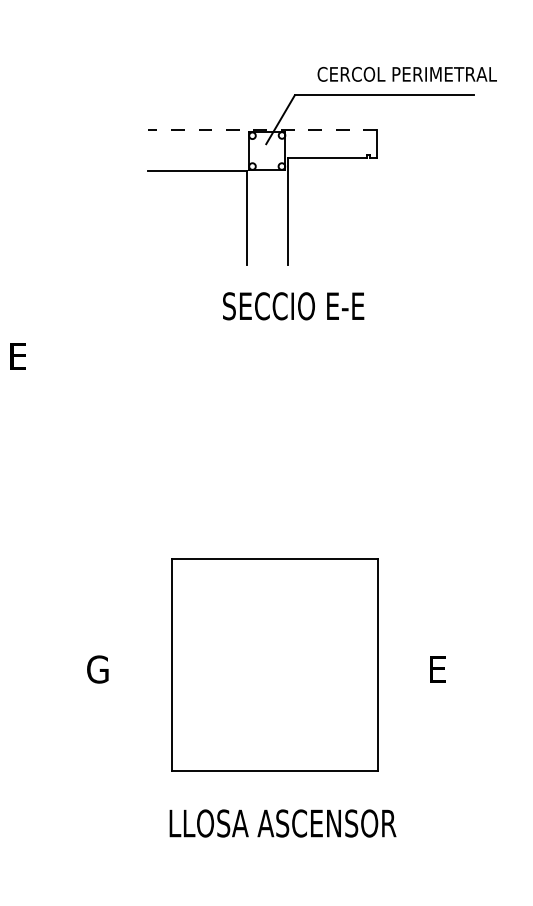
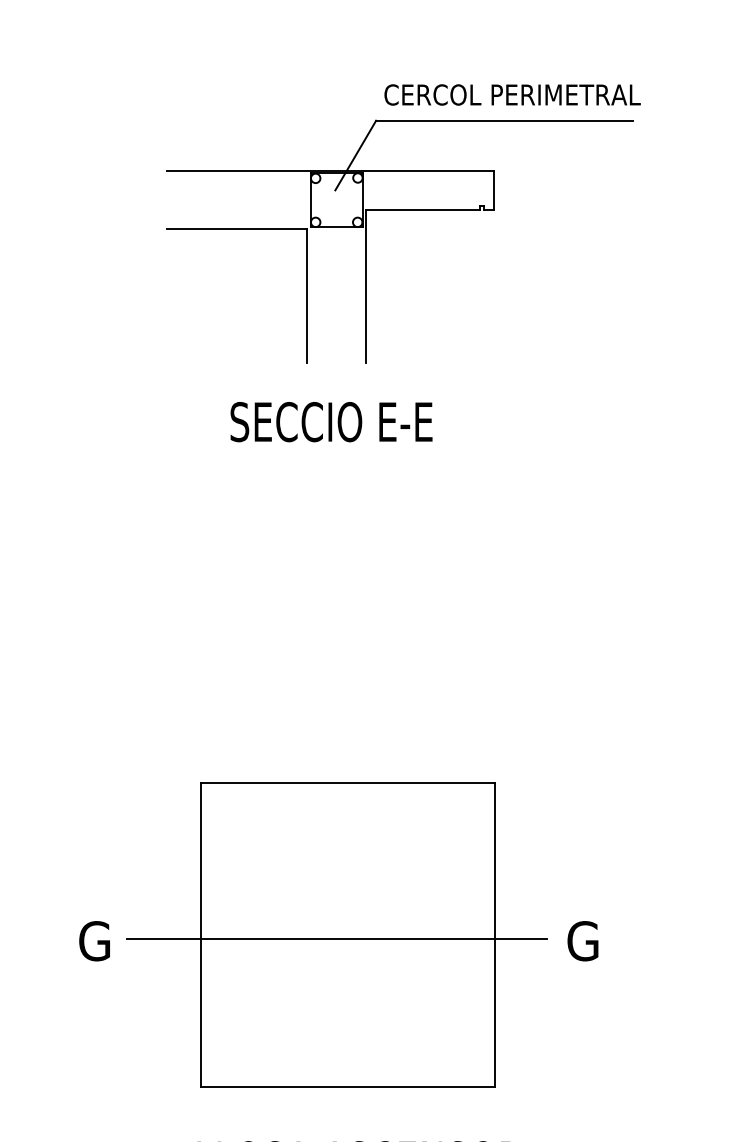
text: (406, 74) -> (511, 95), moved
line: (262, 130) -> (329, 170), dashed -> solid
text: (293, 306) -> (331, 422), moved
line: (267, 668) -> (337, 939), added
text: (439, 669) -> (582, 941), E -> G

